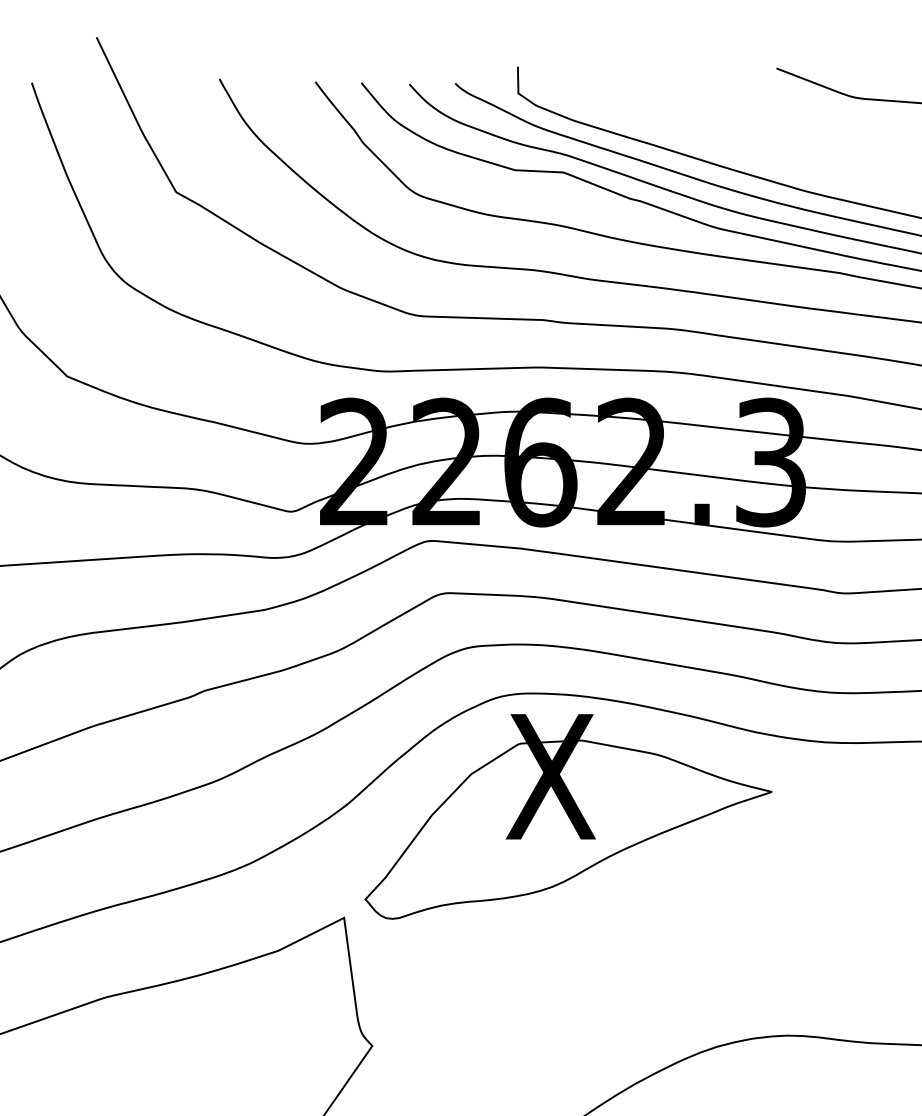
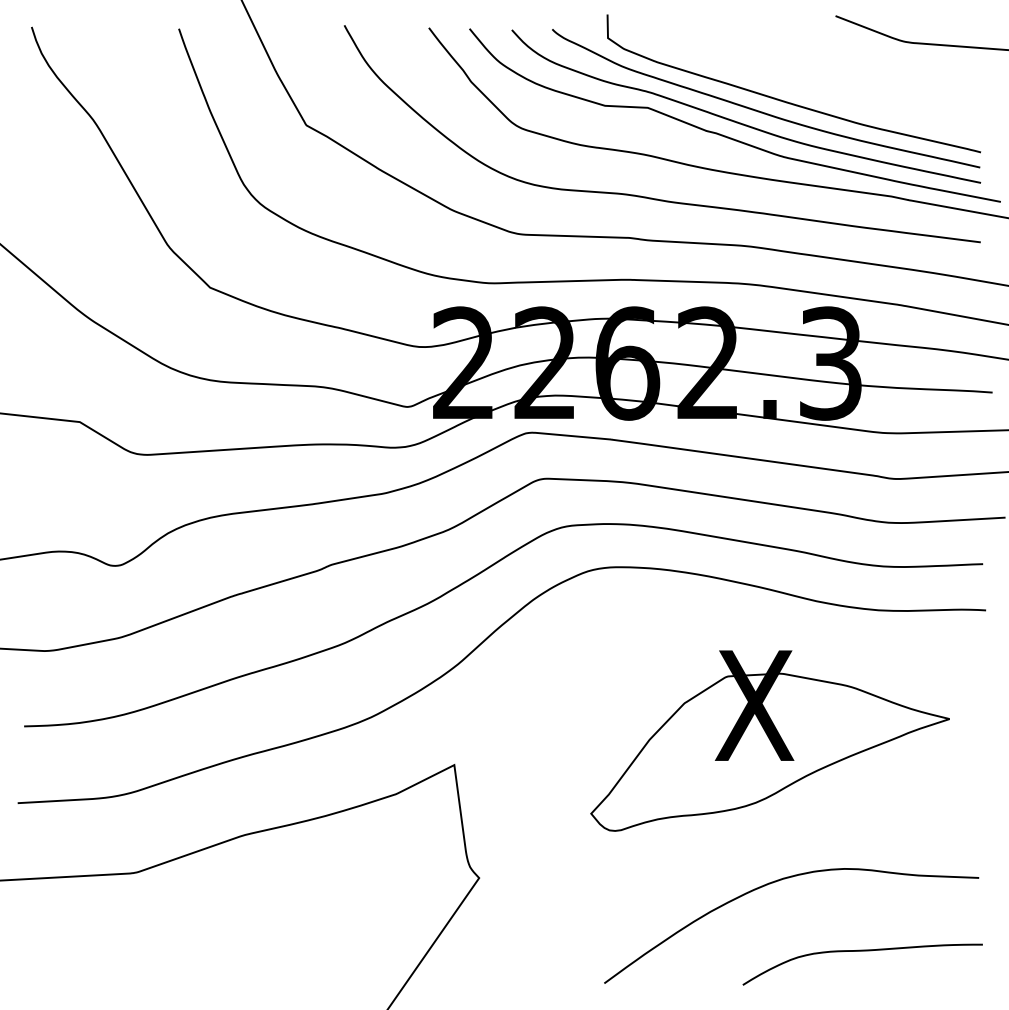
part: (567, 816) -> (769, 740), moved

